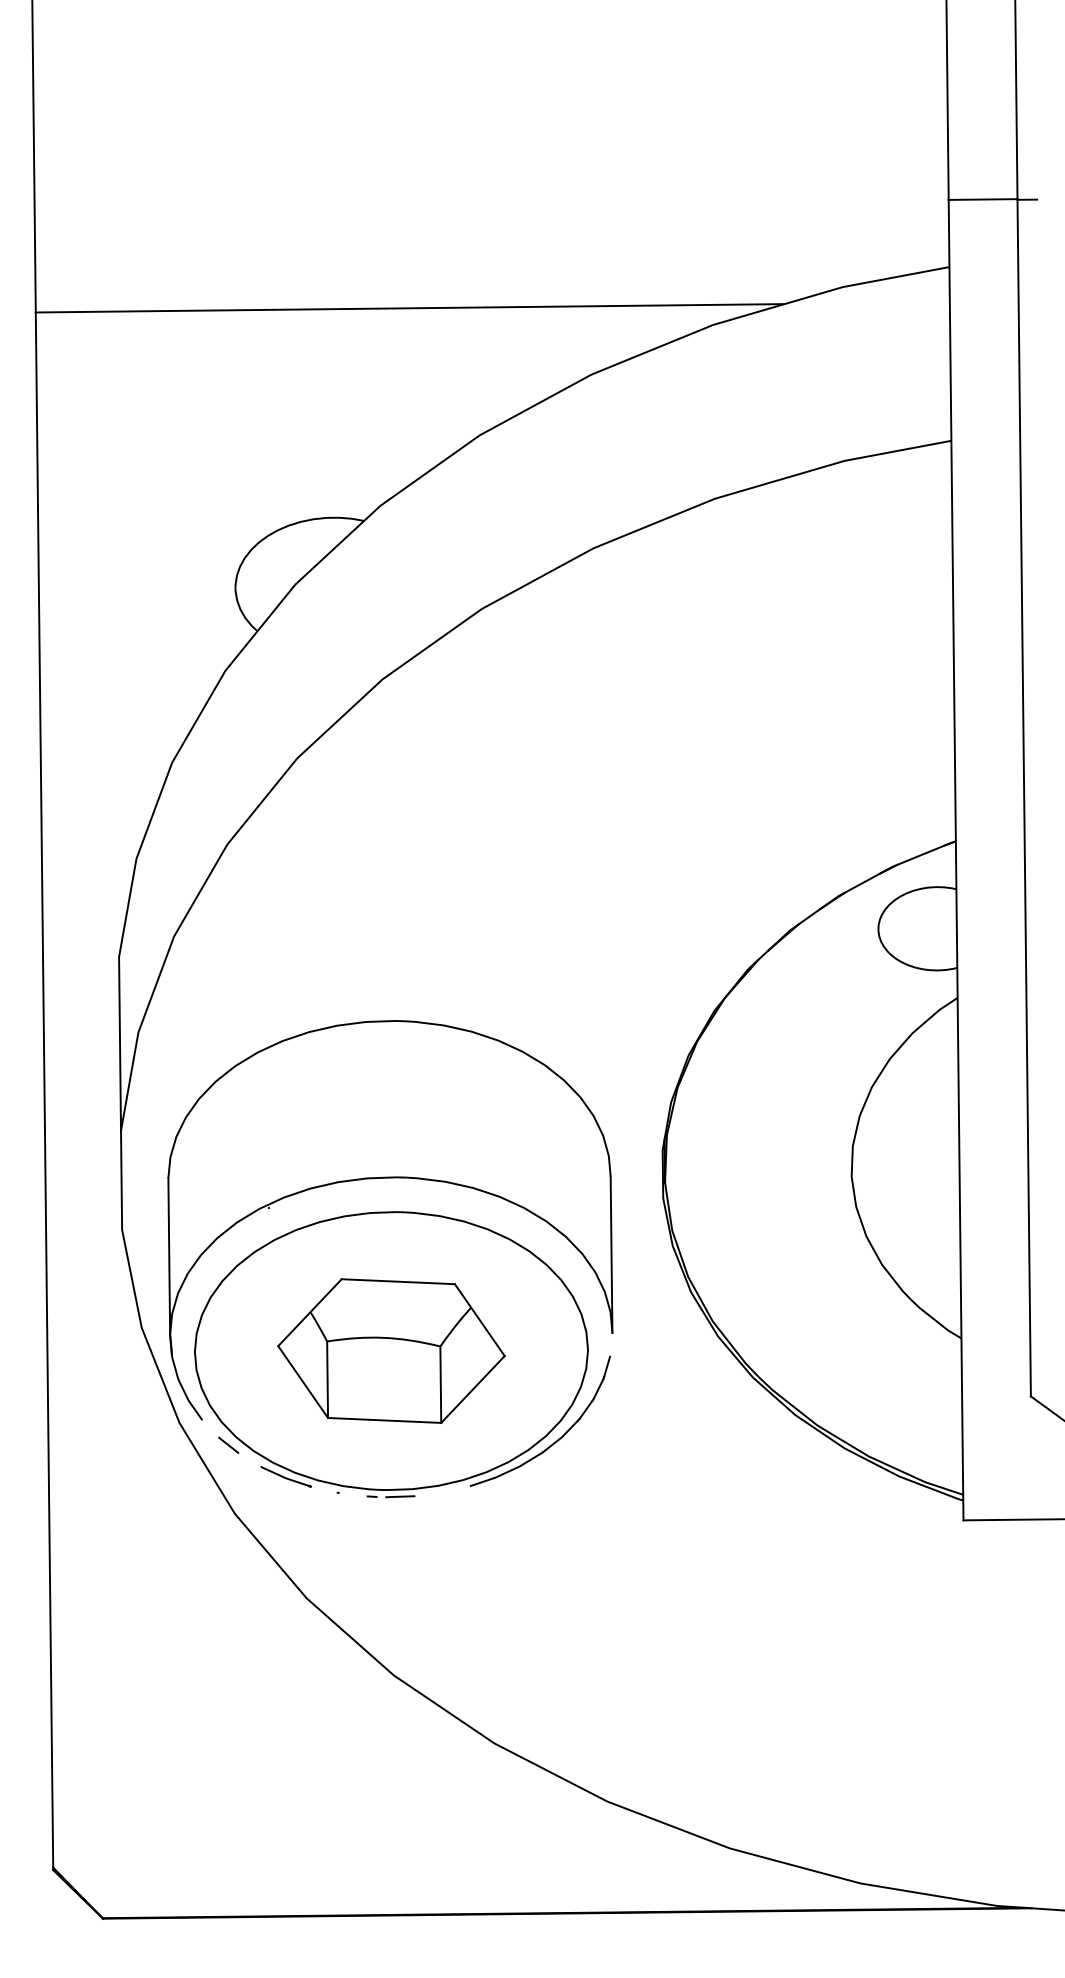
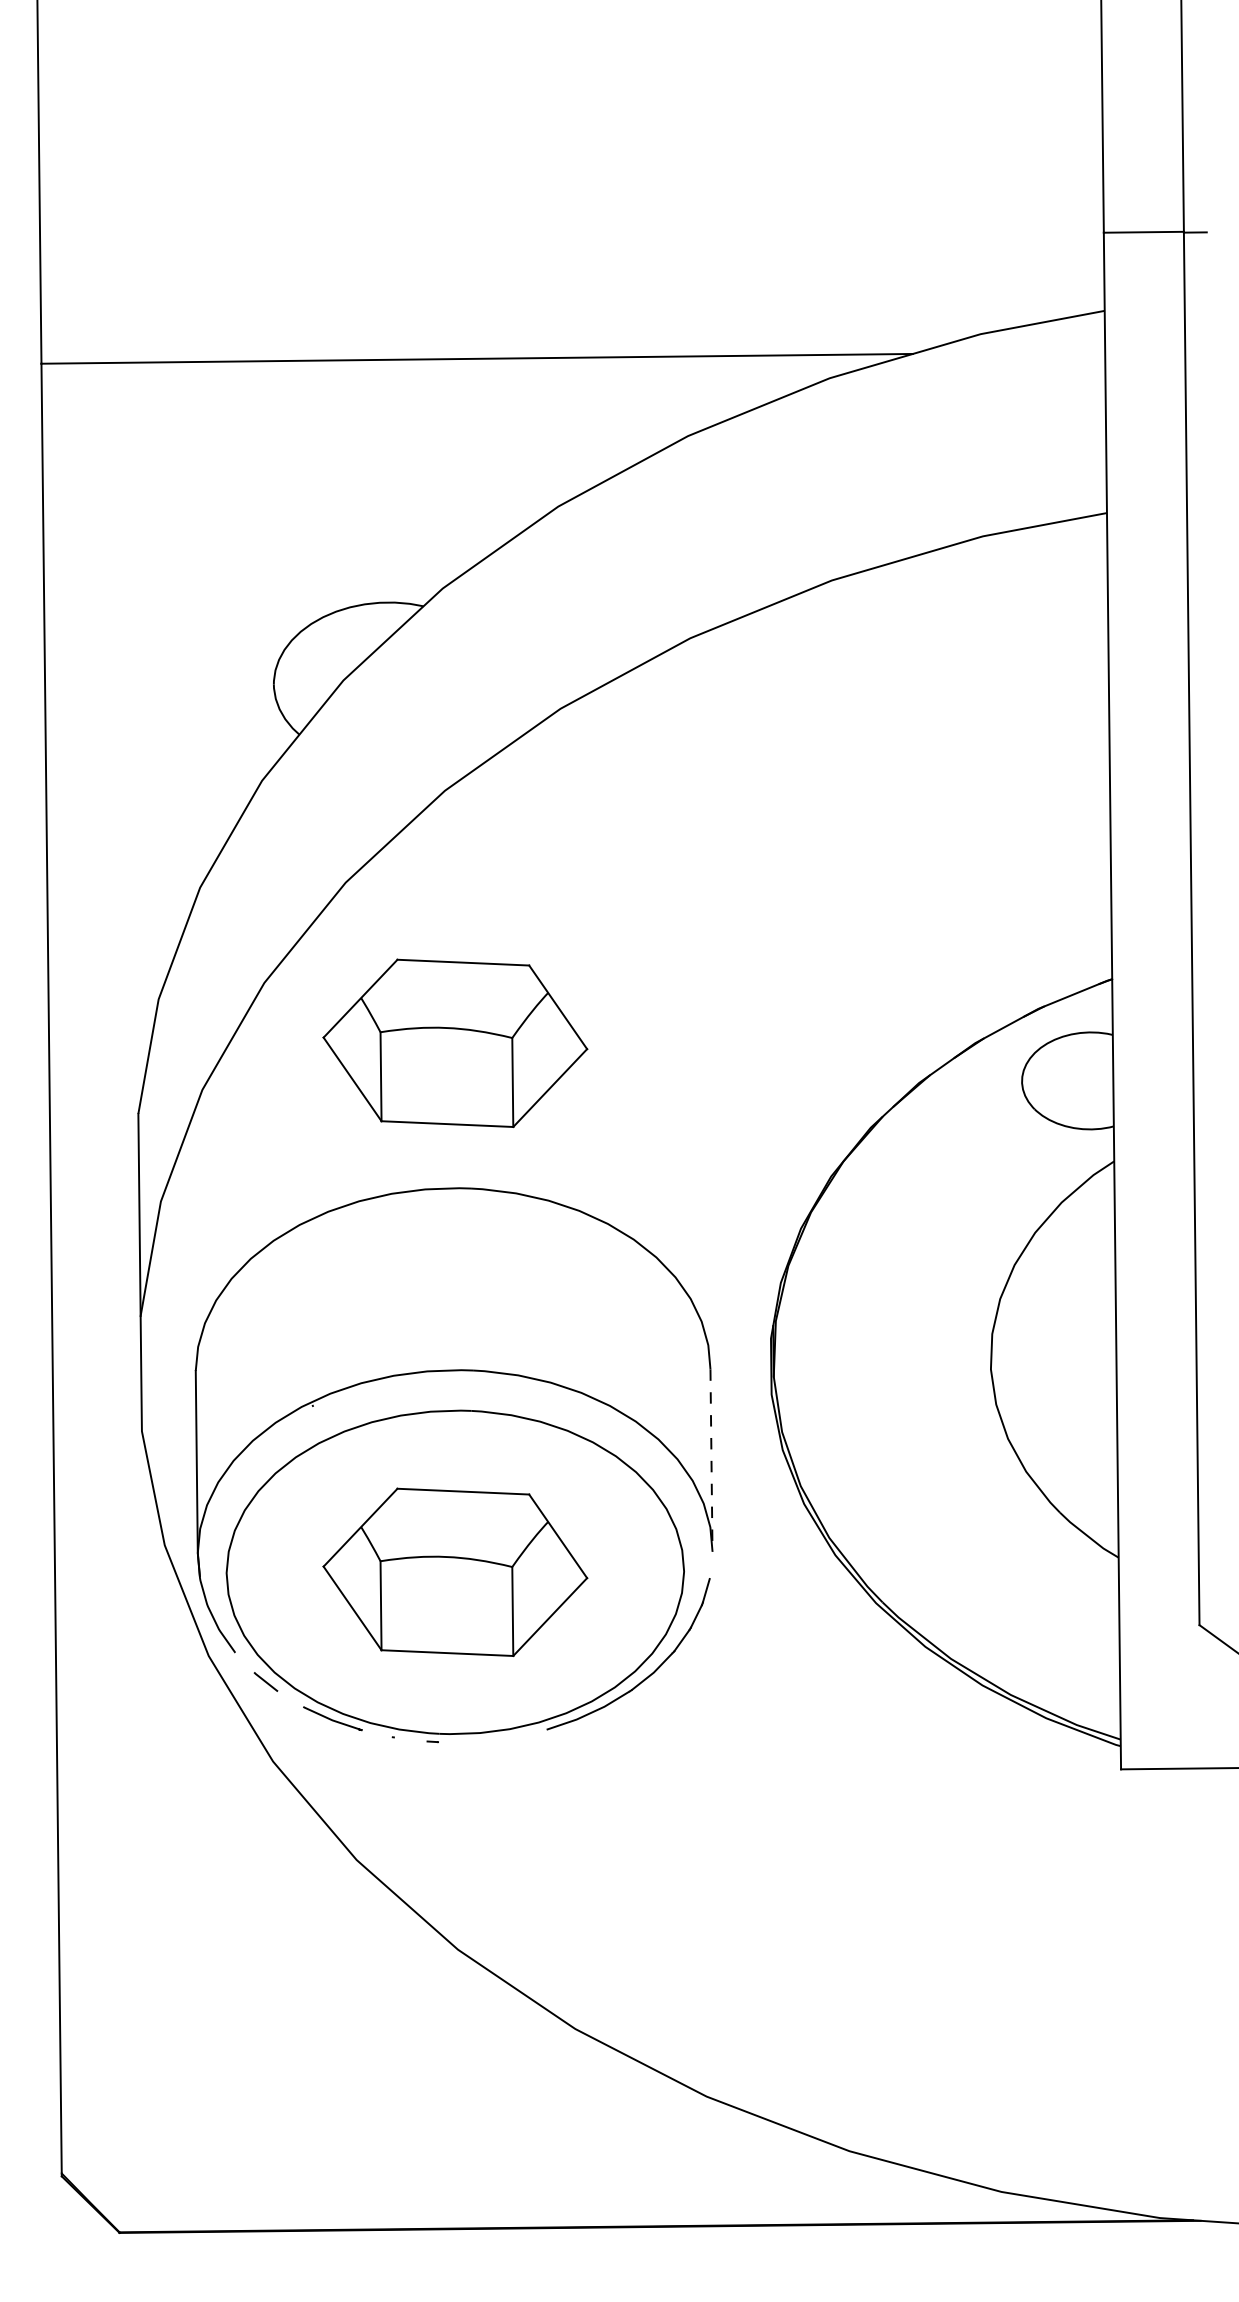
part: (391, 896) -> (455, 1043), added
line: (611, 1254) -> (711, 1460), solid -> dashed
line: (400, 1496) -> (465, 1741), removed

